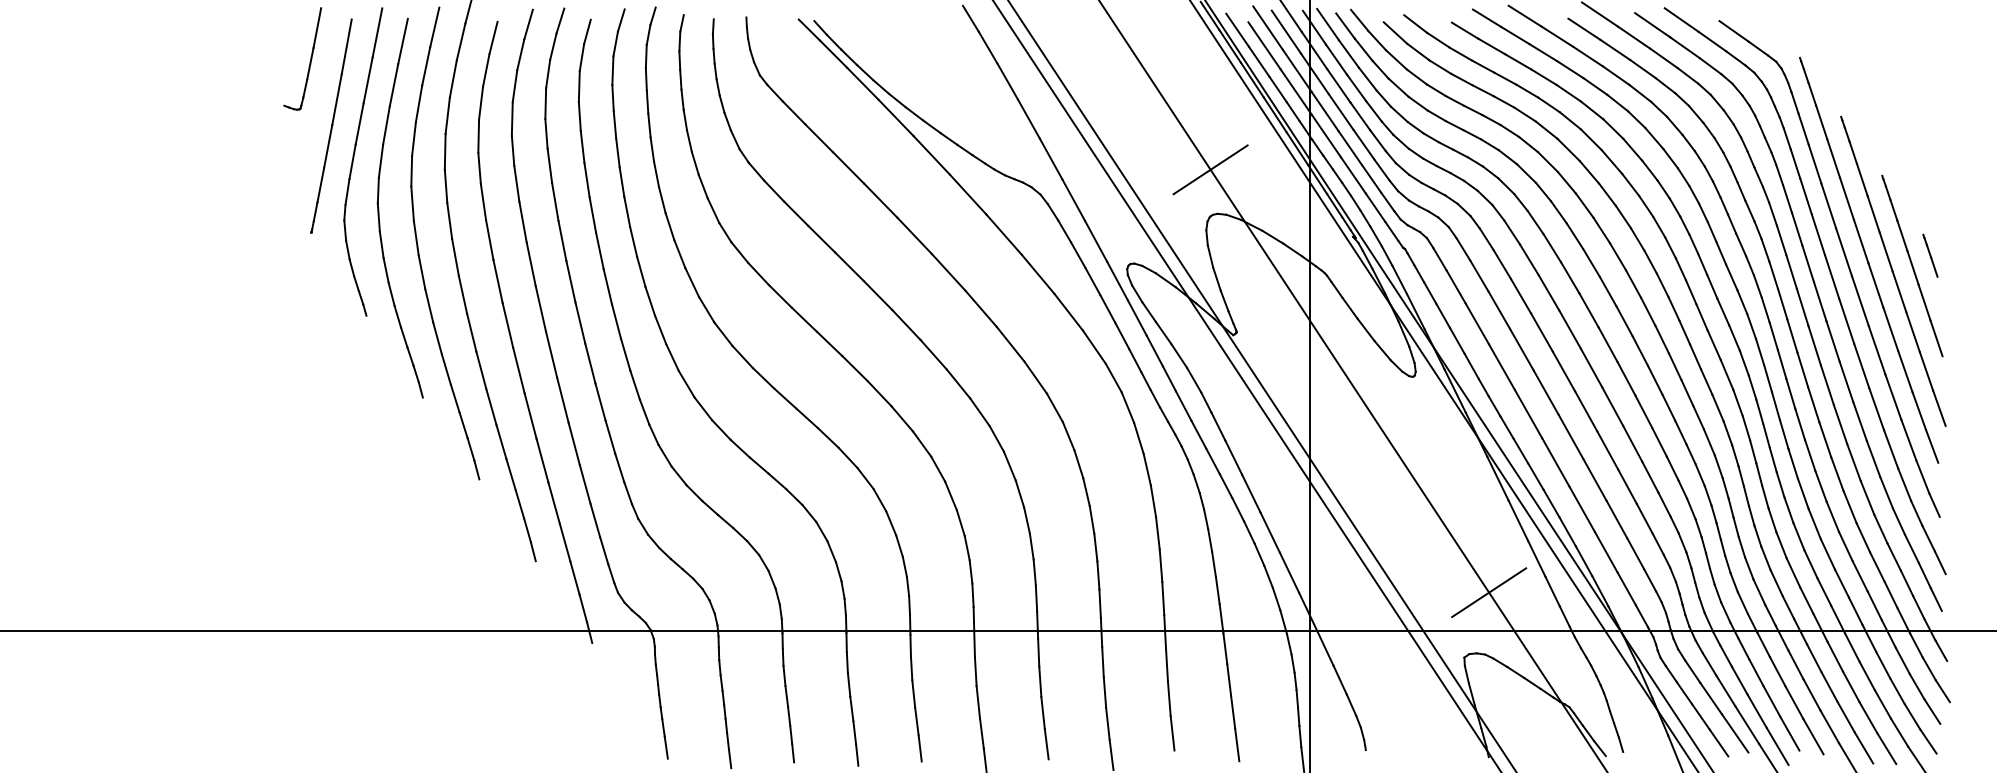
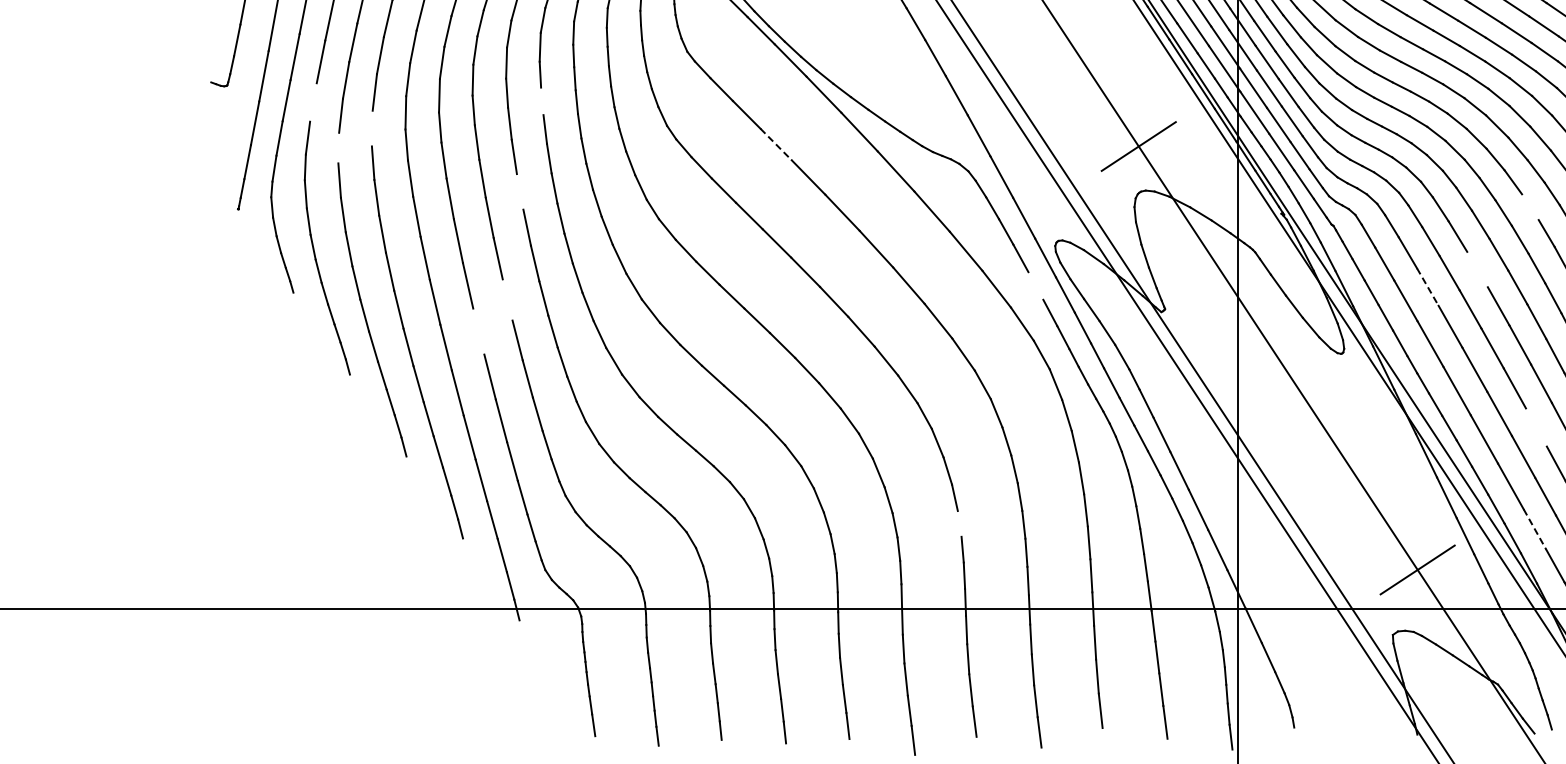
line: (614, 124) -> (541, 101), removed
line: (386, 125) -> (313, 102), removed
line: (444, 151) -> (371, 128), removed
line: (848, 168) -> (776, 145), solid -> dashed
line: (411, 171) -> (338, 148), removed
line: (592, 214) -> (519, 191), removed
line: (1601, 230) -> (1530, 207), removed
line: (1548, 292) -> (1477, 269), removed
line: (1107, 308) -> (1035, 285), removed
line: (1499, 310) -> (1428, 287), solid -> dashed
line: (580, 322) -> (507, 299), removed
line: (551, 354) -> (478, 331), removed
line: (1607, 450) -> (1536, 427), removed
line: (1031, 546) -> (959, 523), removed
line: (1606, 552) -> (1535, 529), solid -> dashed

